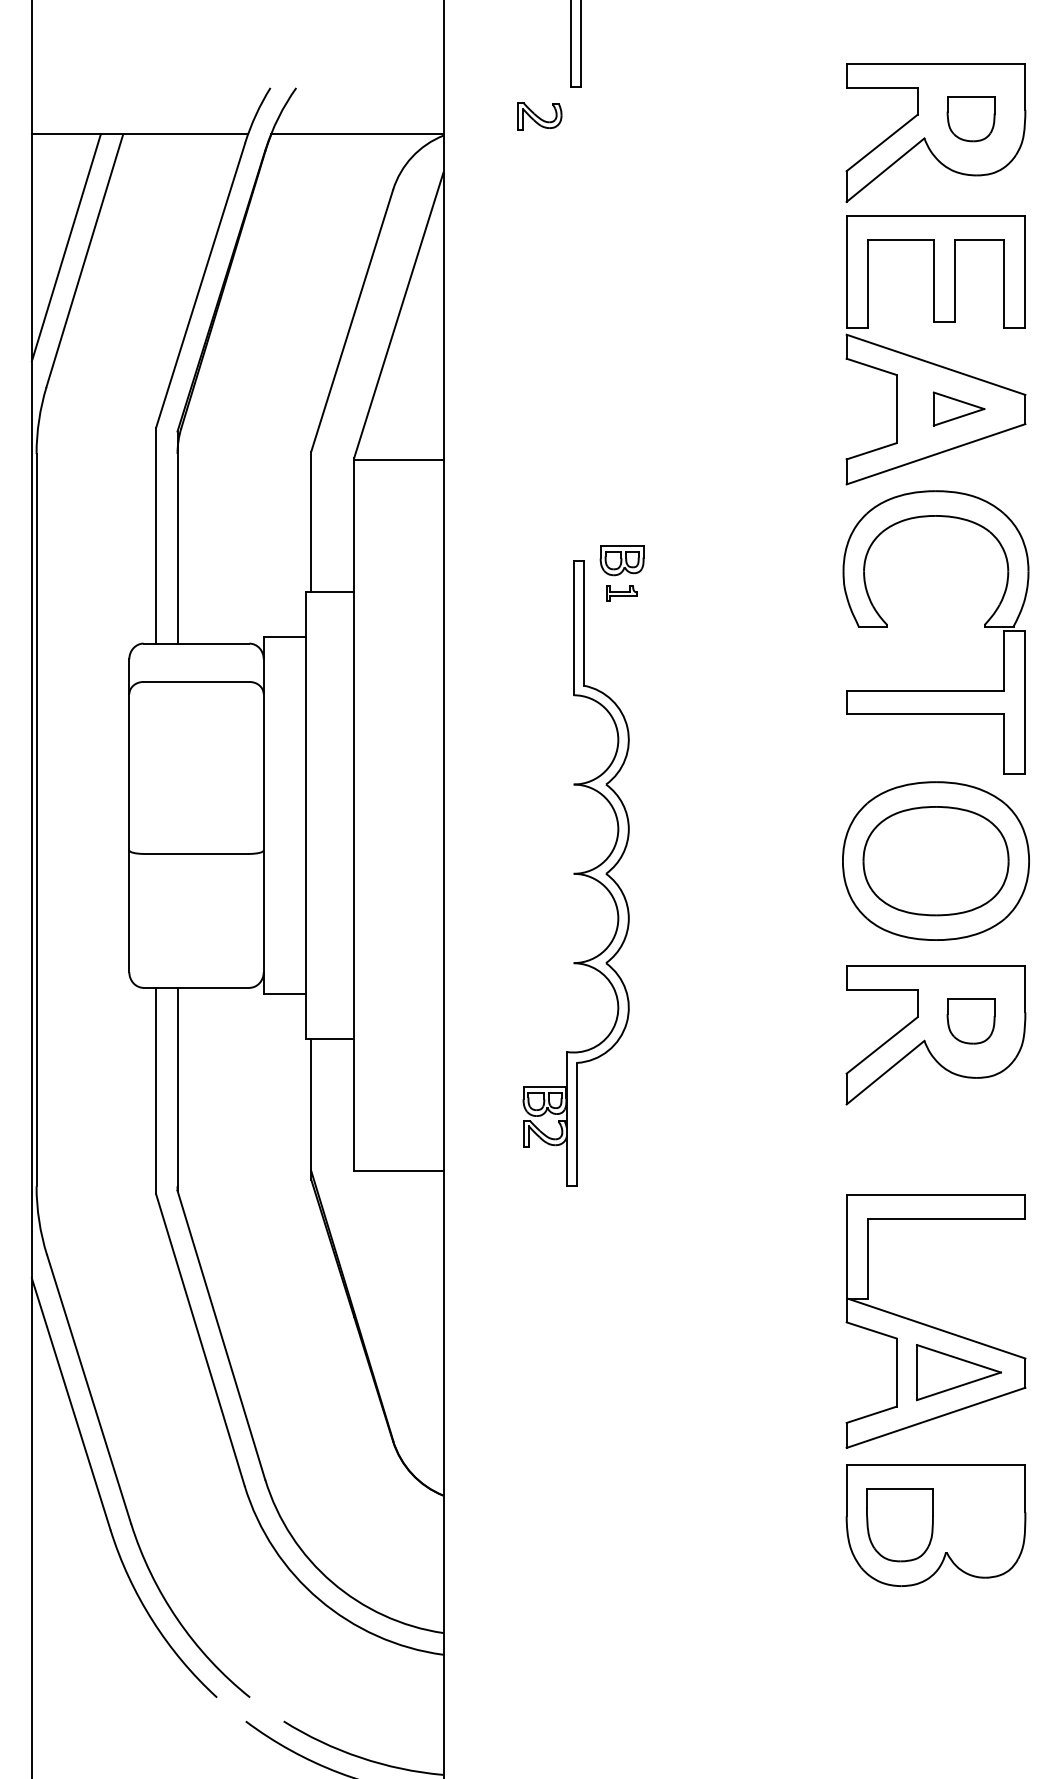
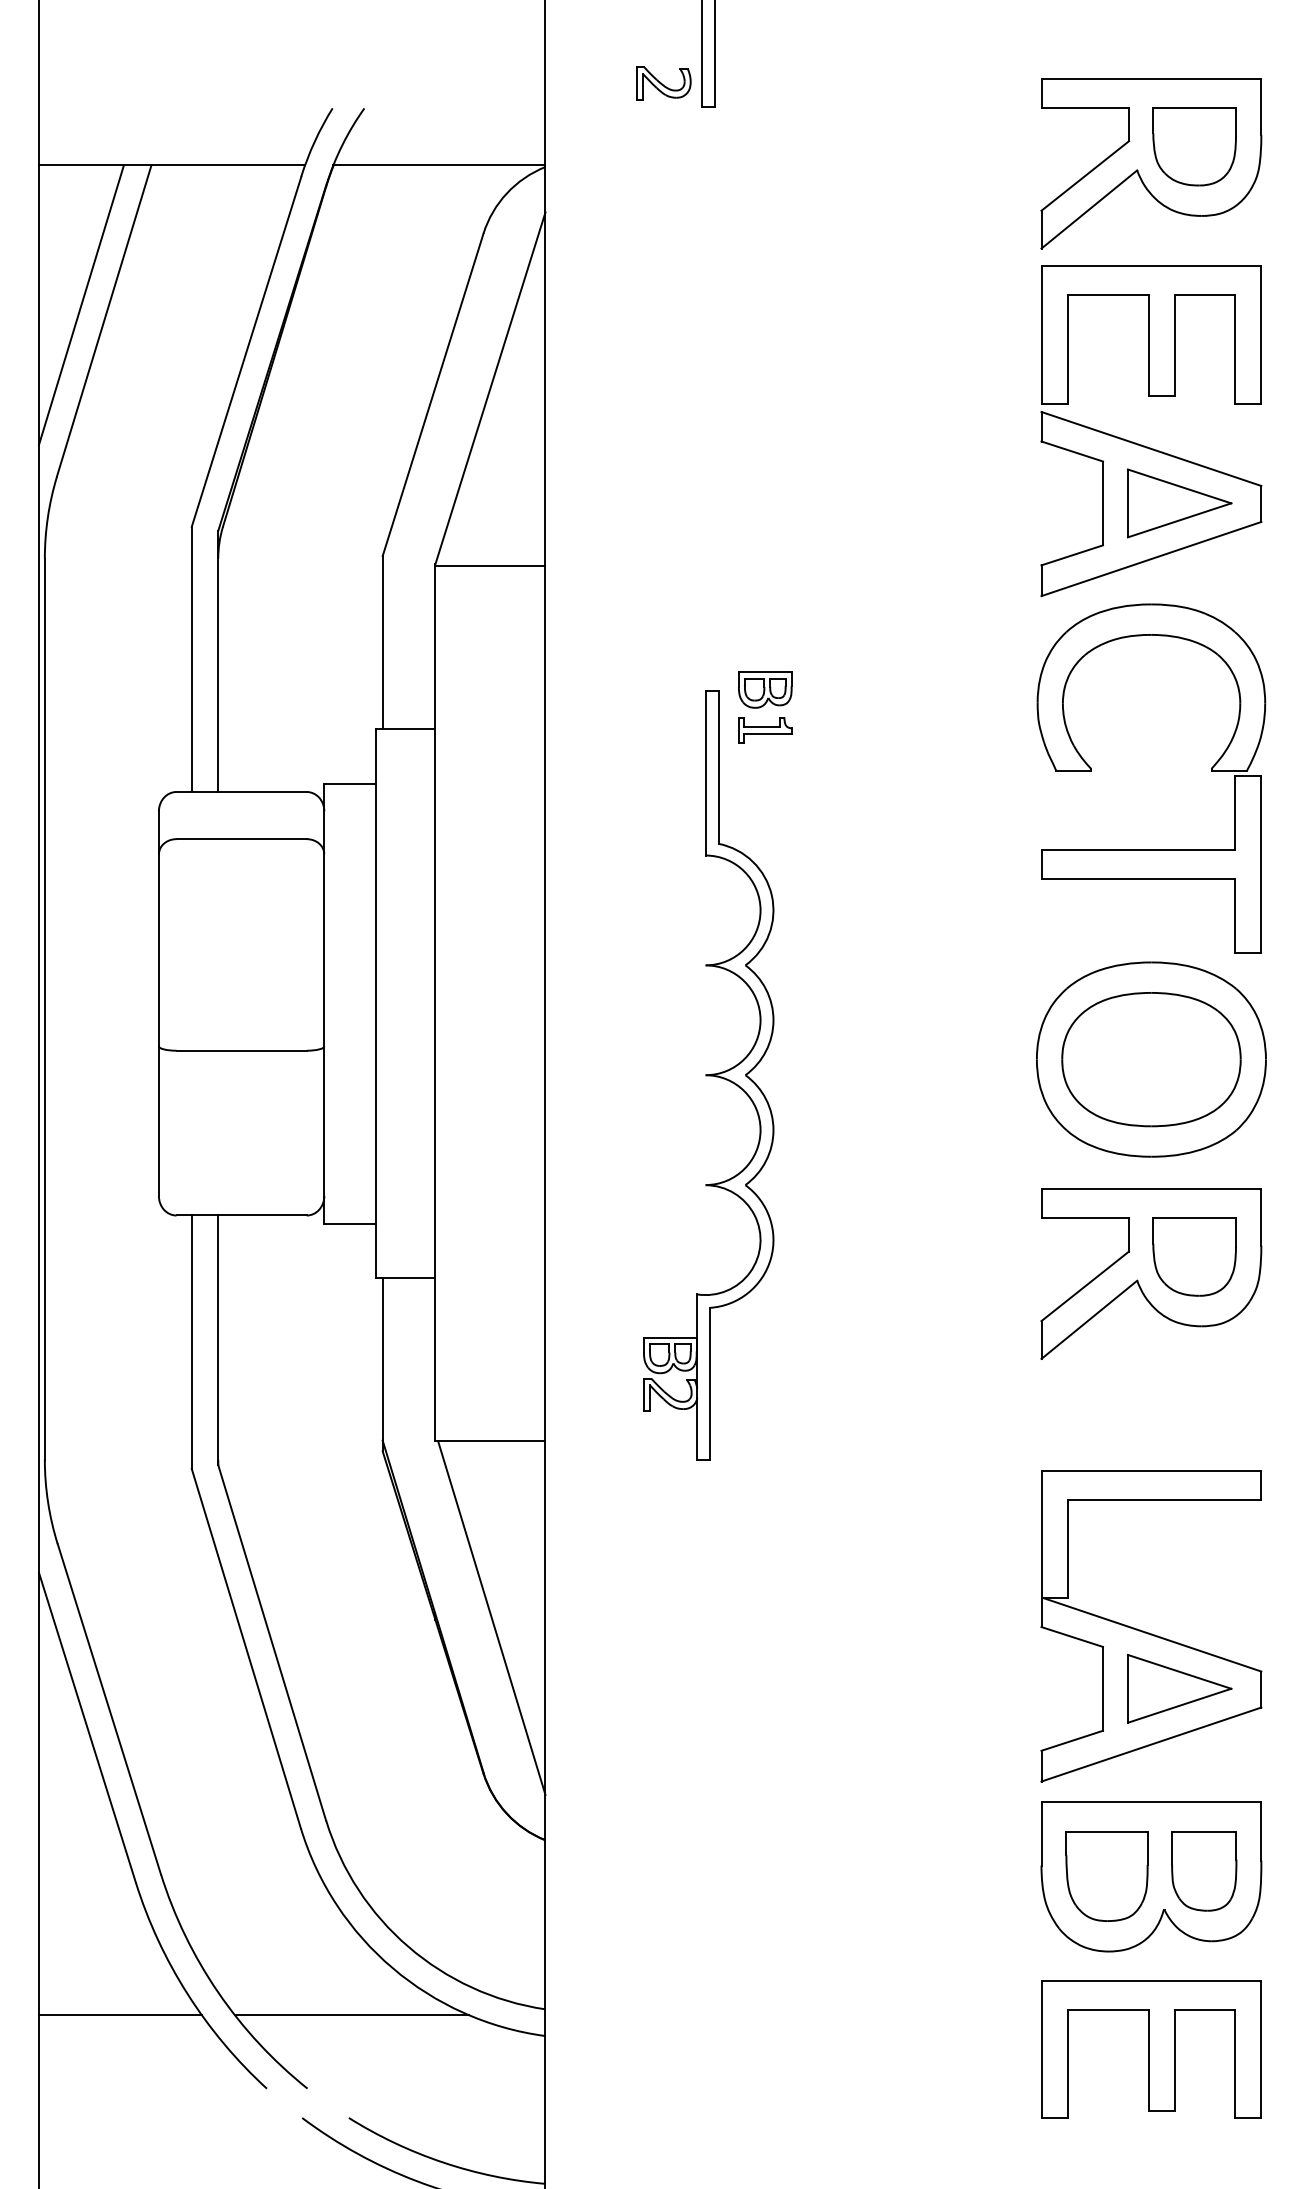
part: (539, 116) -> (663, 83), moved
part: (971, 118) -> (1194, 146), size x1.43
part: (958, 409) -> (1179, 503), size x1.67
part: (622, 593) -> (765, 730), size x1.43
part: (971, 1021) -> (1194, 1256), size x1.43
line: (399, 1314) -> (491, 1617), added
part: (979, 1521) -> (1204, 1871), added
line: (98, 1638) -> (120, 2015), added
line: (286, 1638) -> (352, 2015), added
part: (936, 1665) -> (1151, 2049), added

